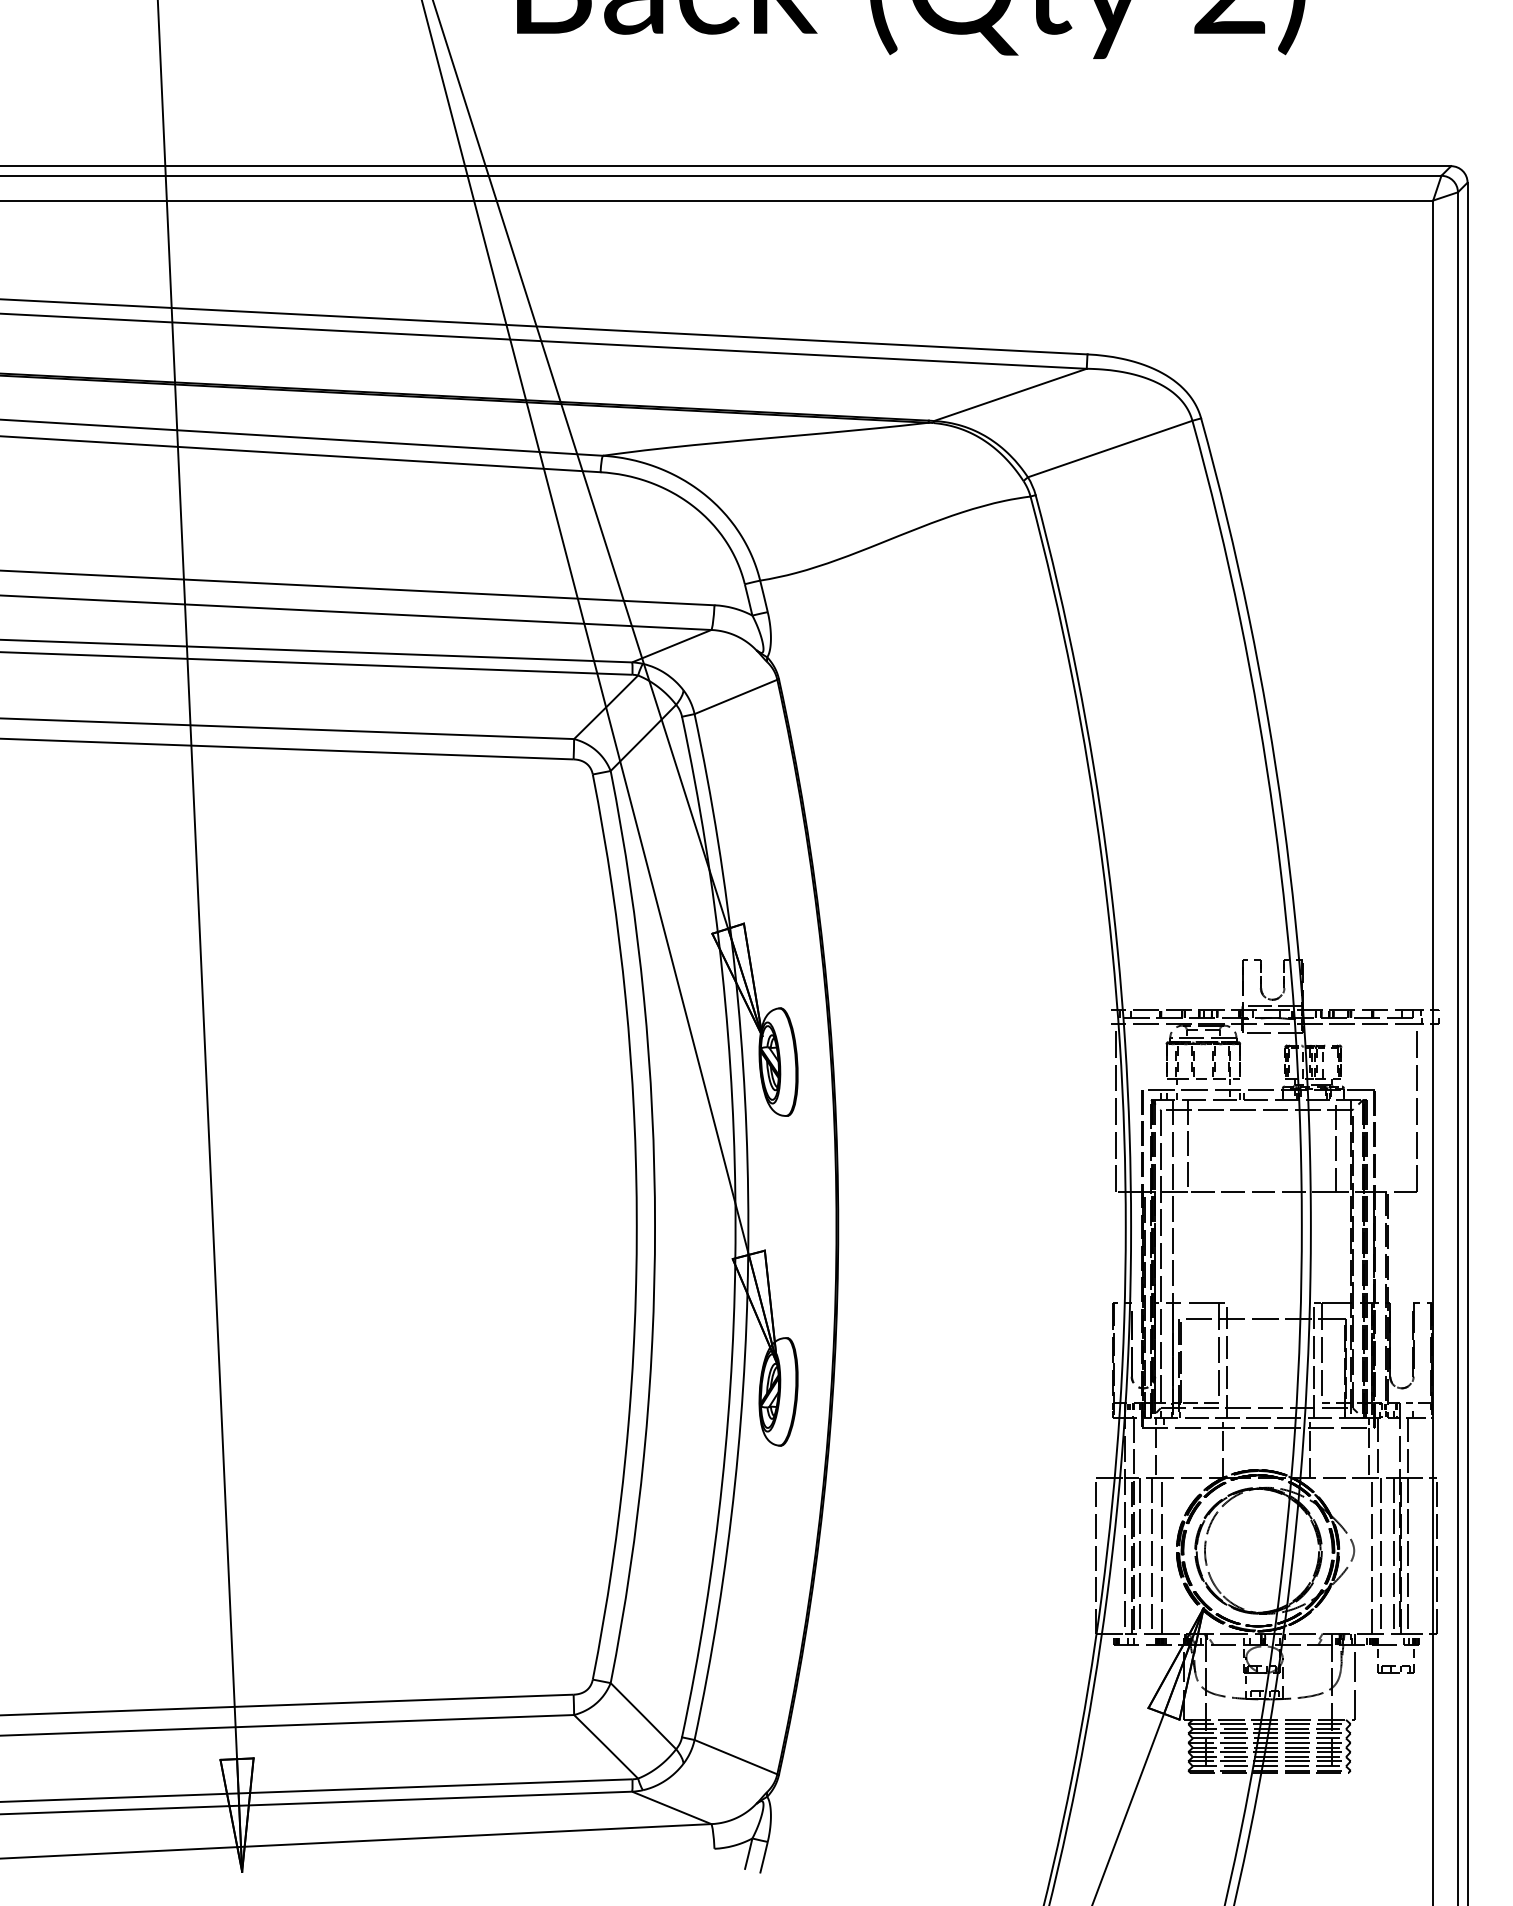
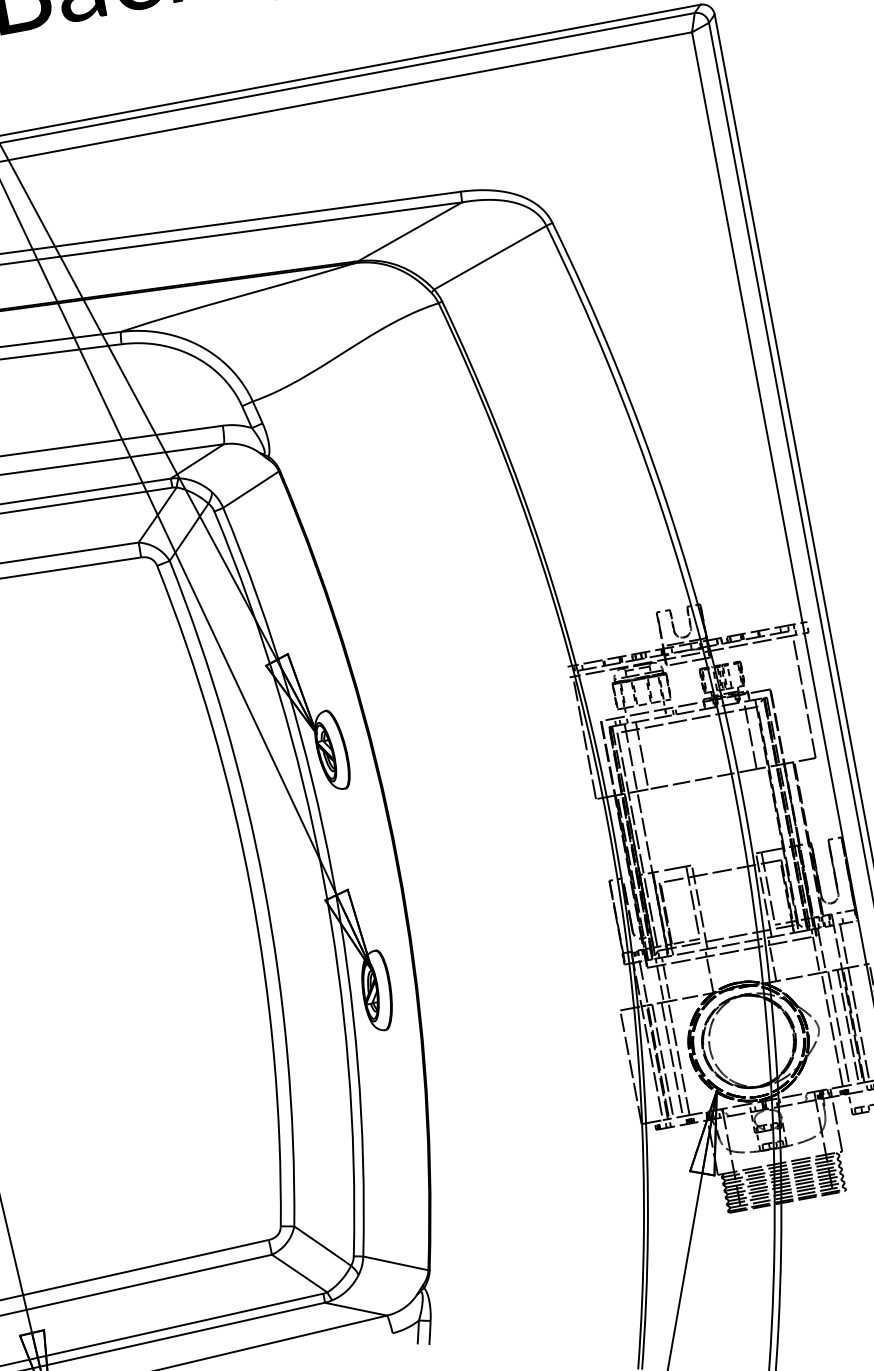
line: (1164, 1452) -> (666, 982), added

